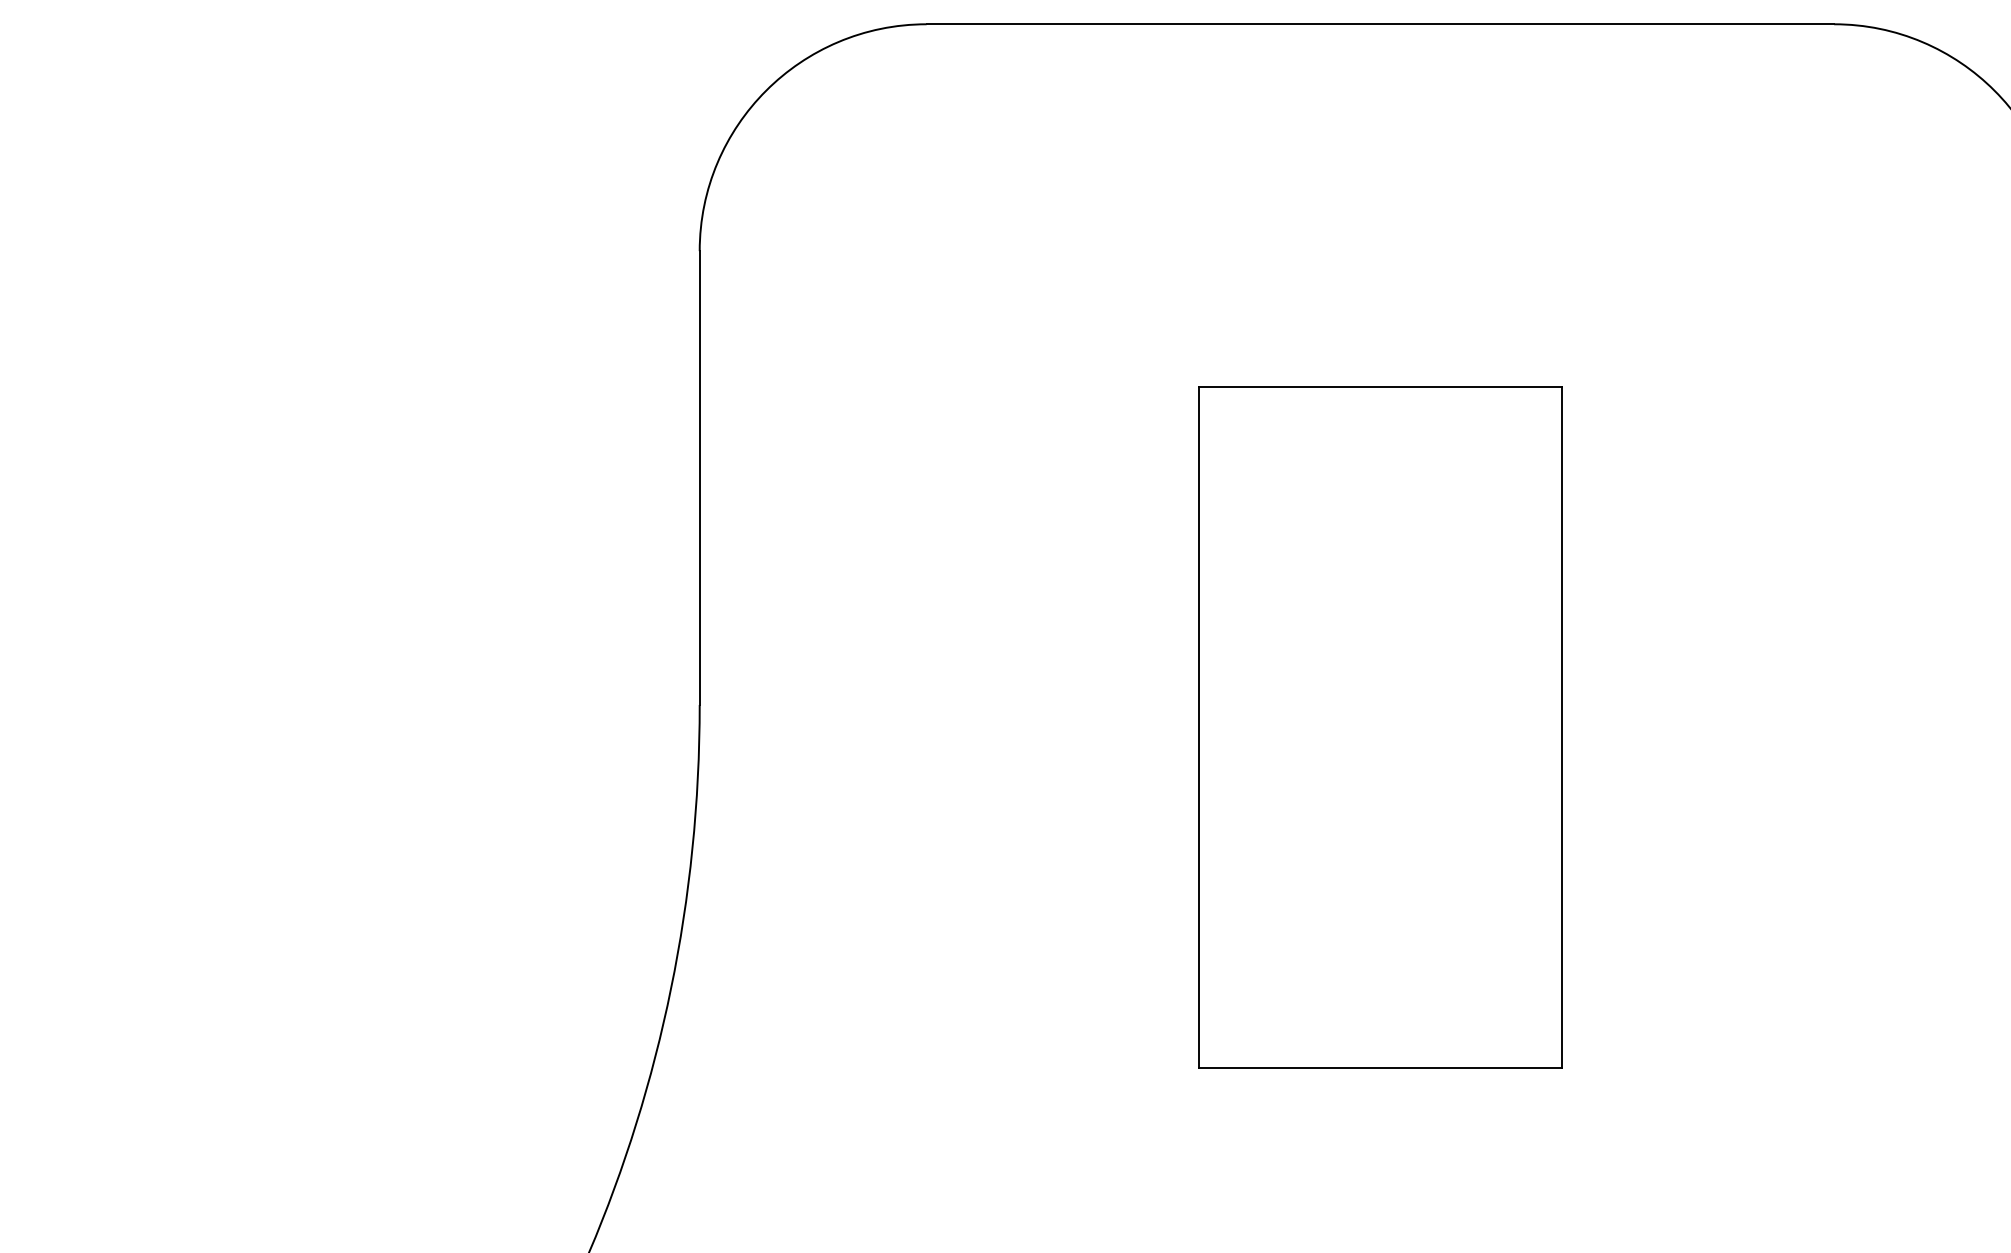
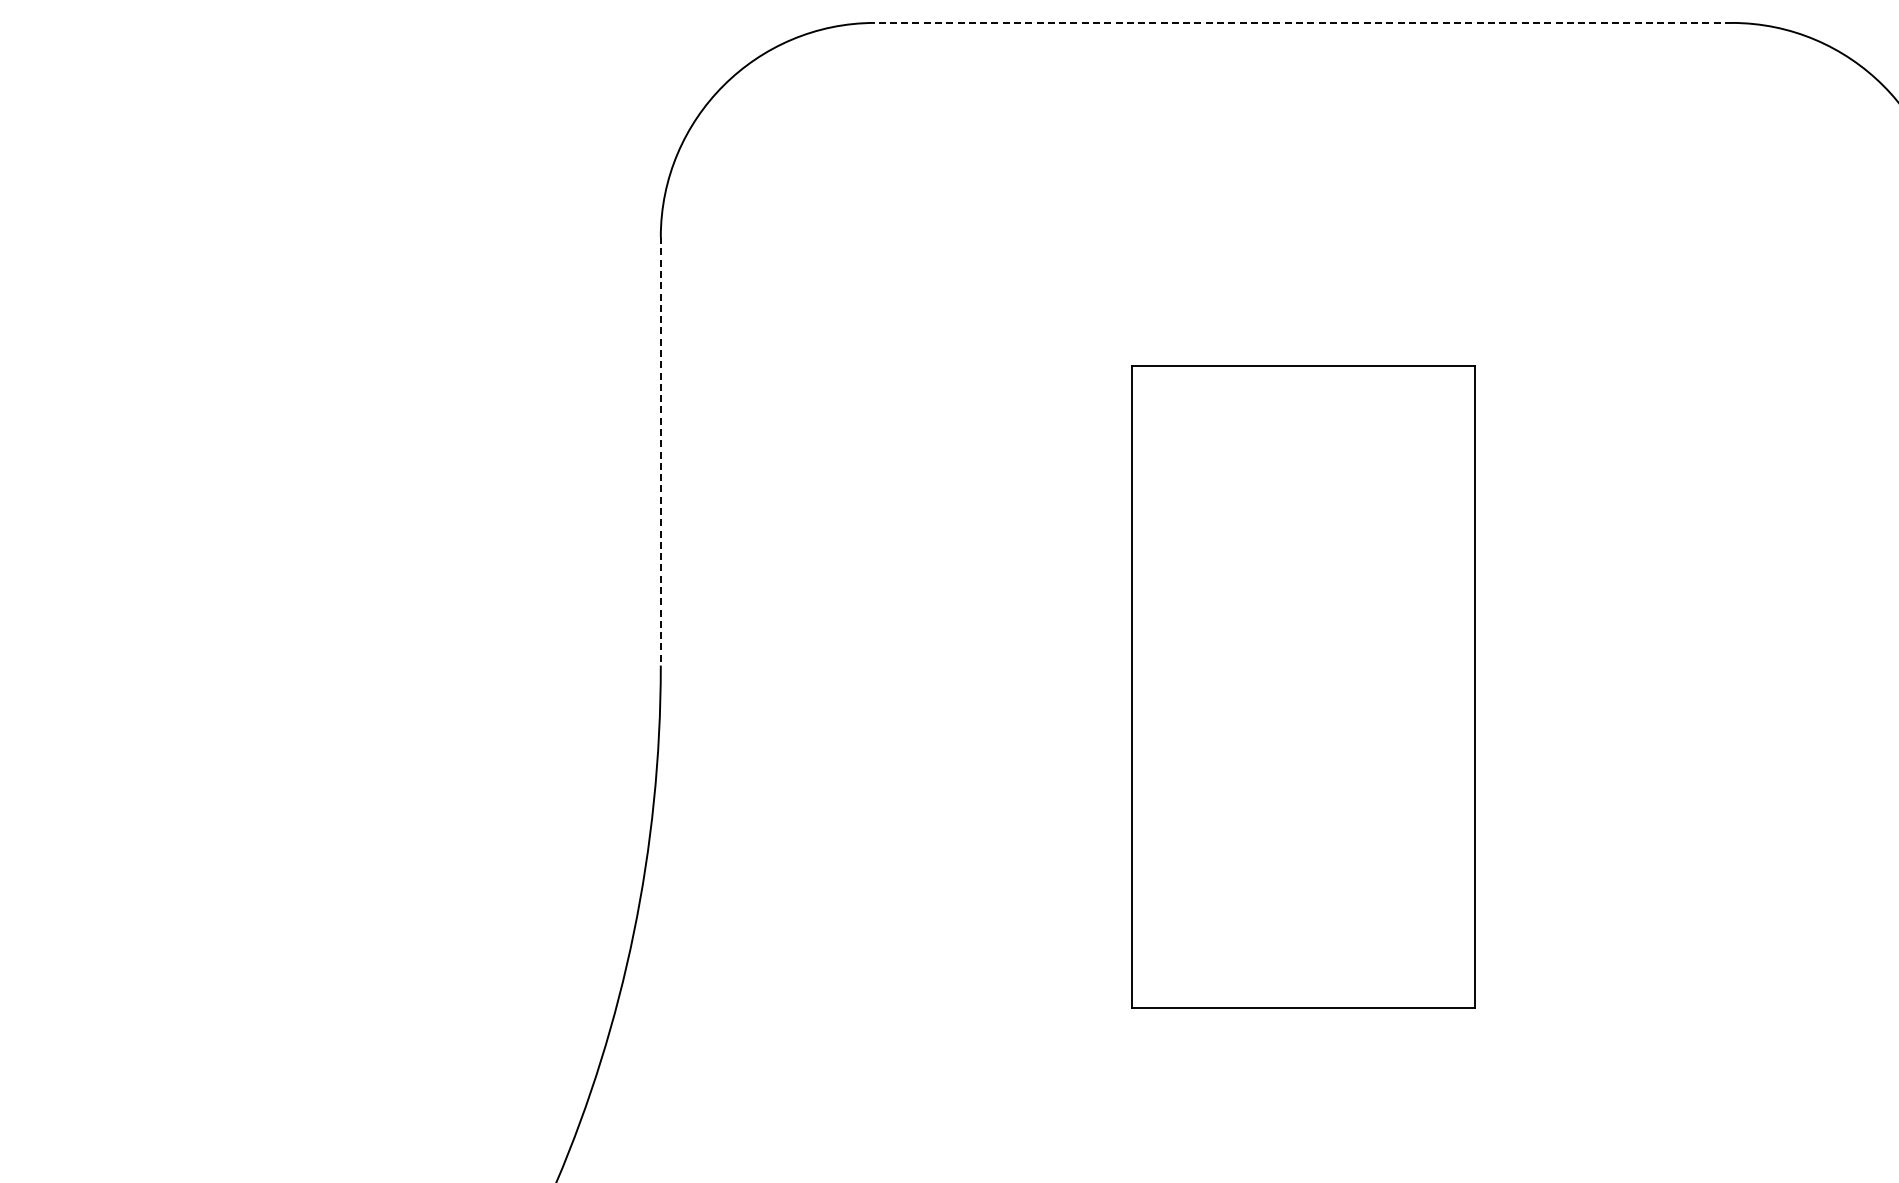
line: (1379, 23) -> (1302, 22), solid -> dashed
line: (699, 478) -> (660, 451), solid -> dashed

